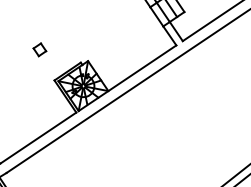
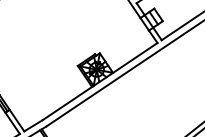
part: (40, 49) -> (68, 45), removed

